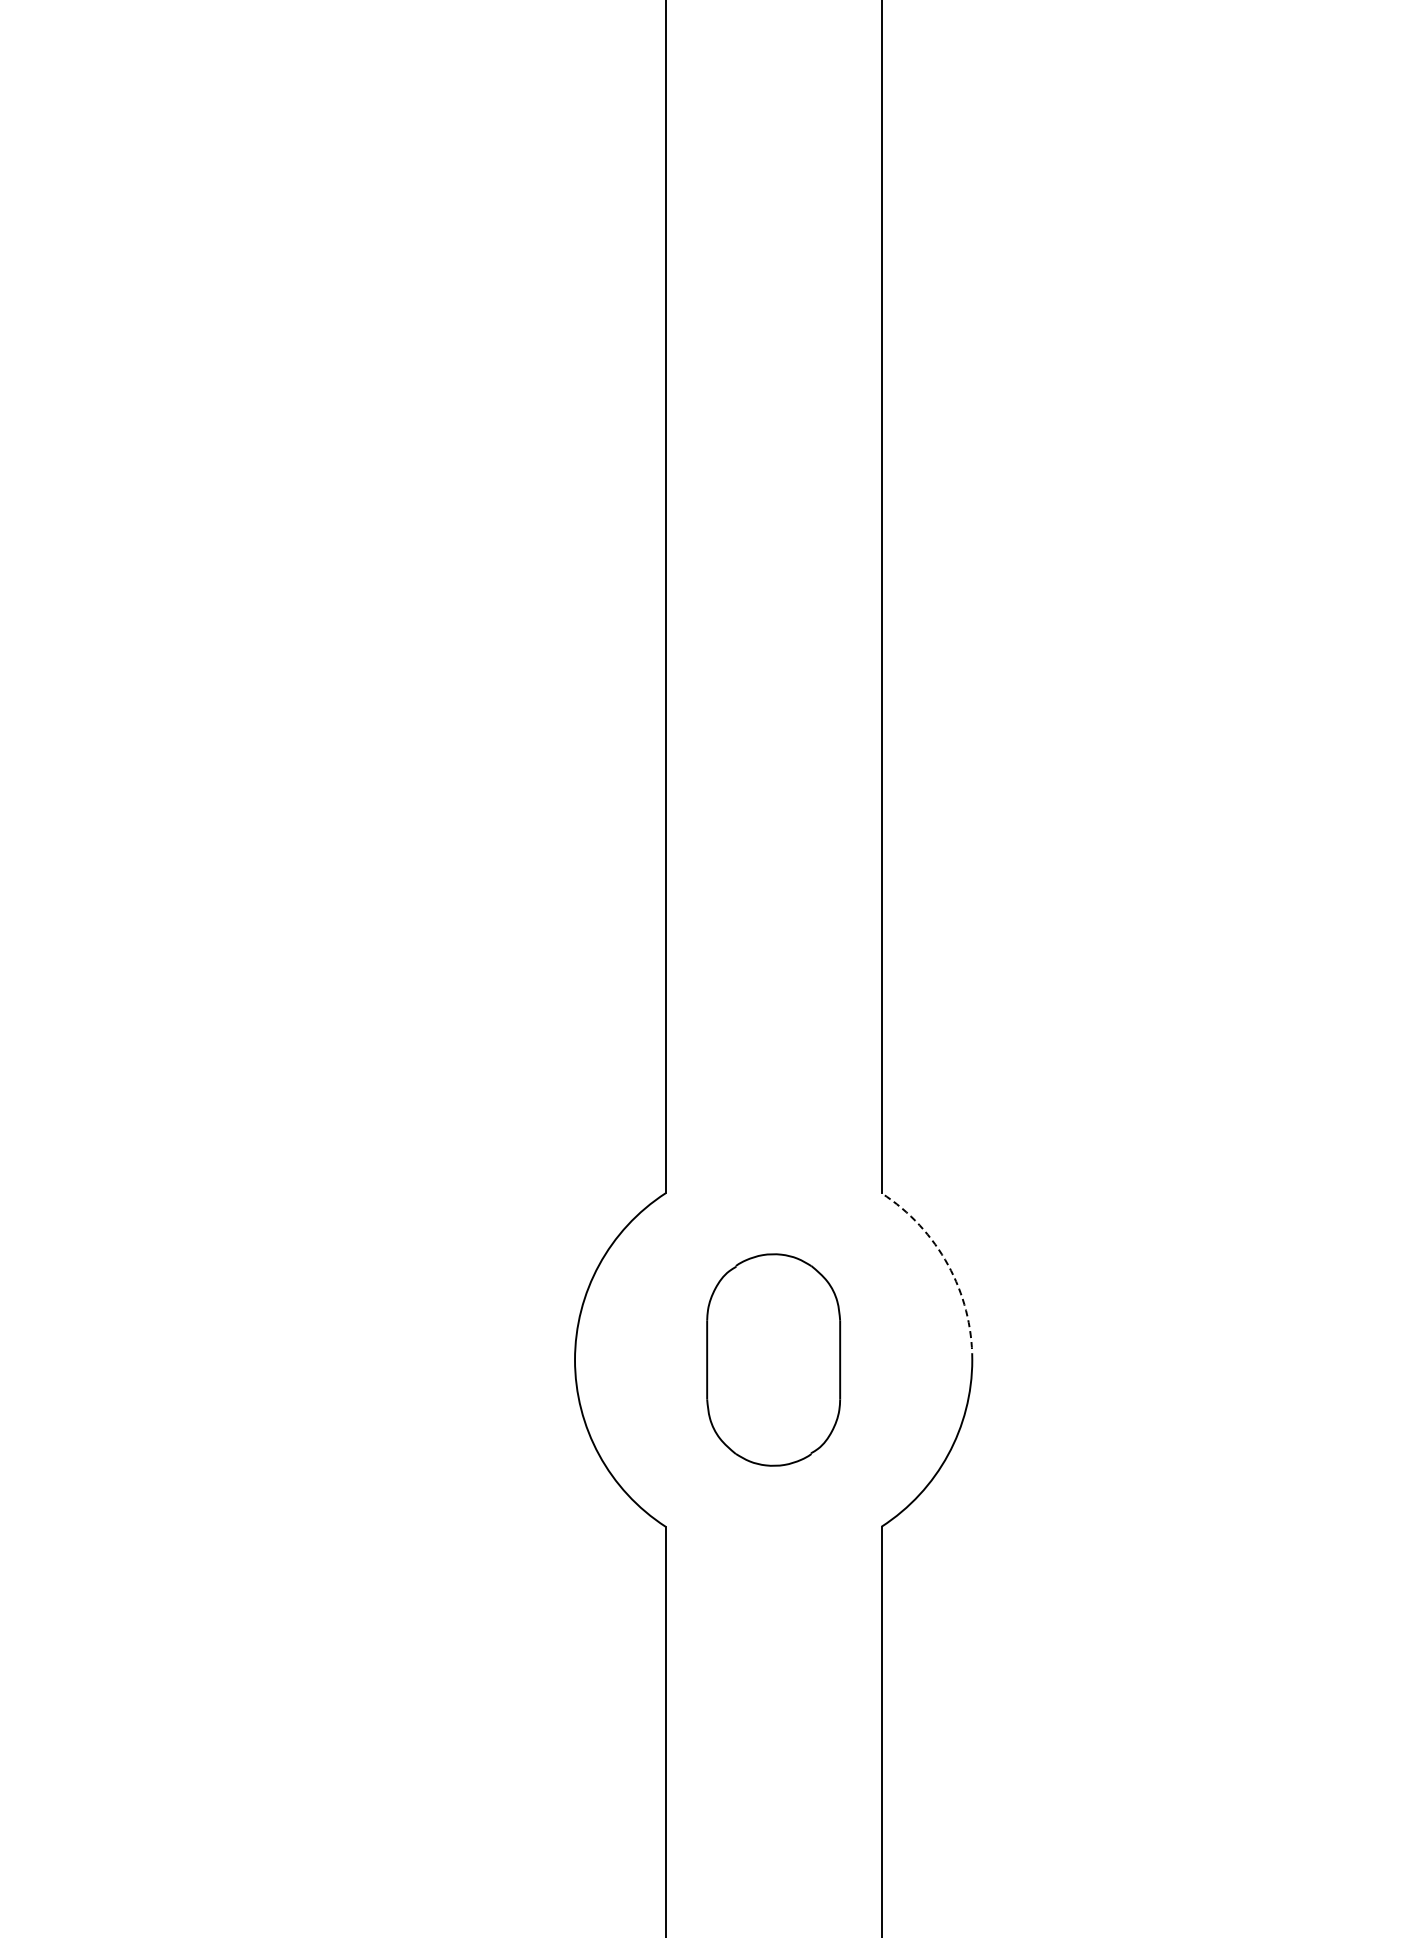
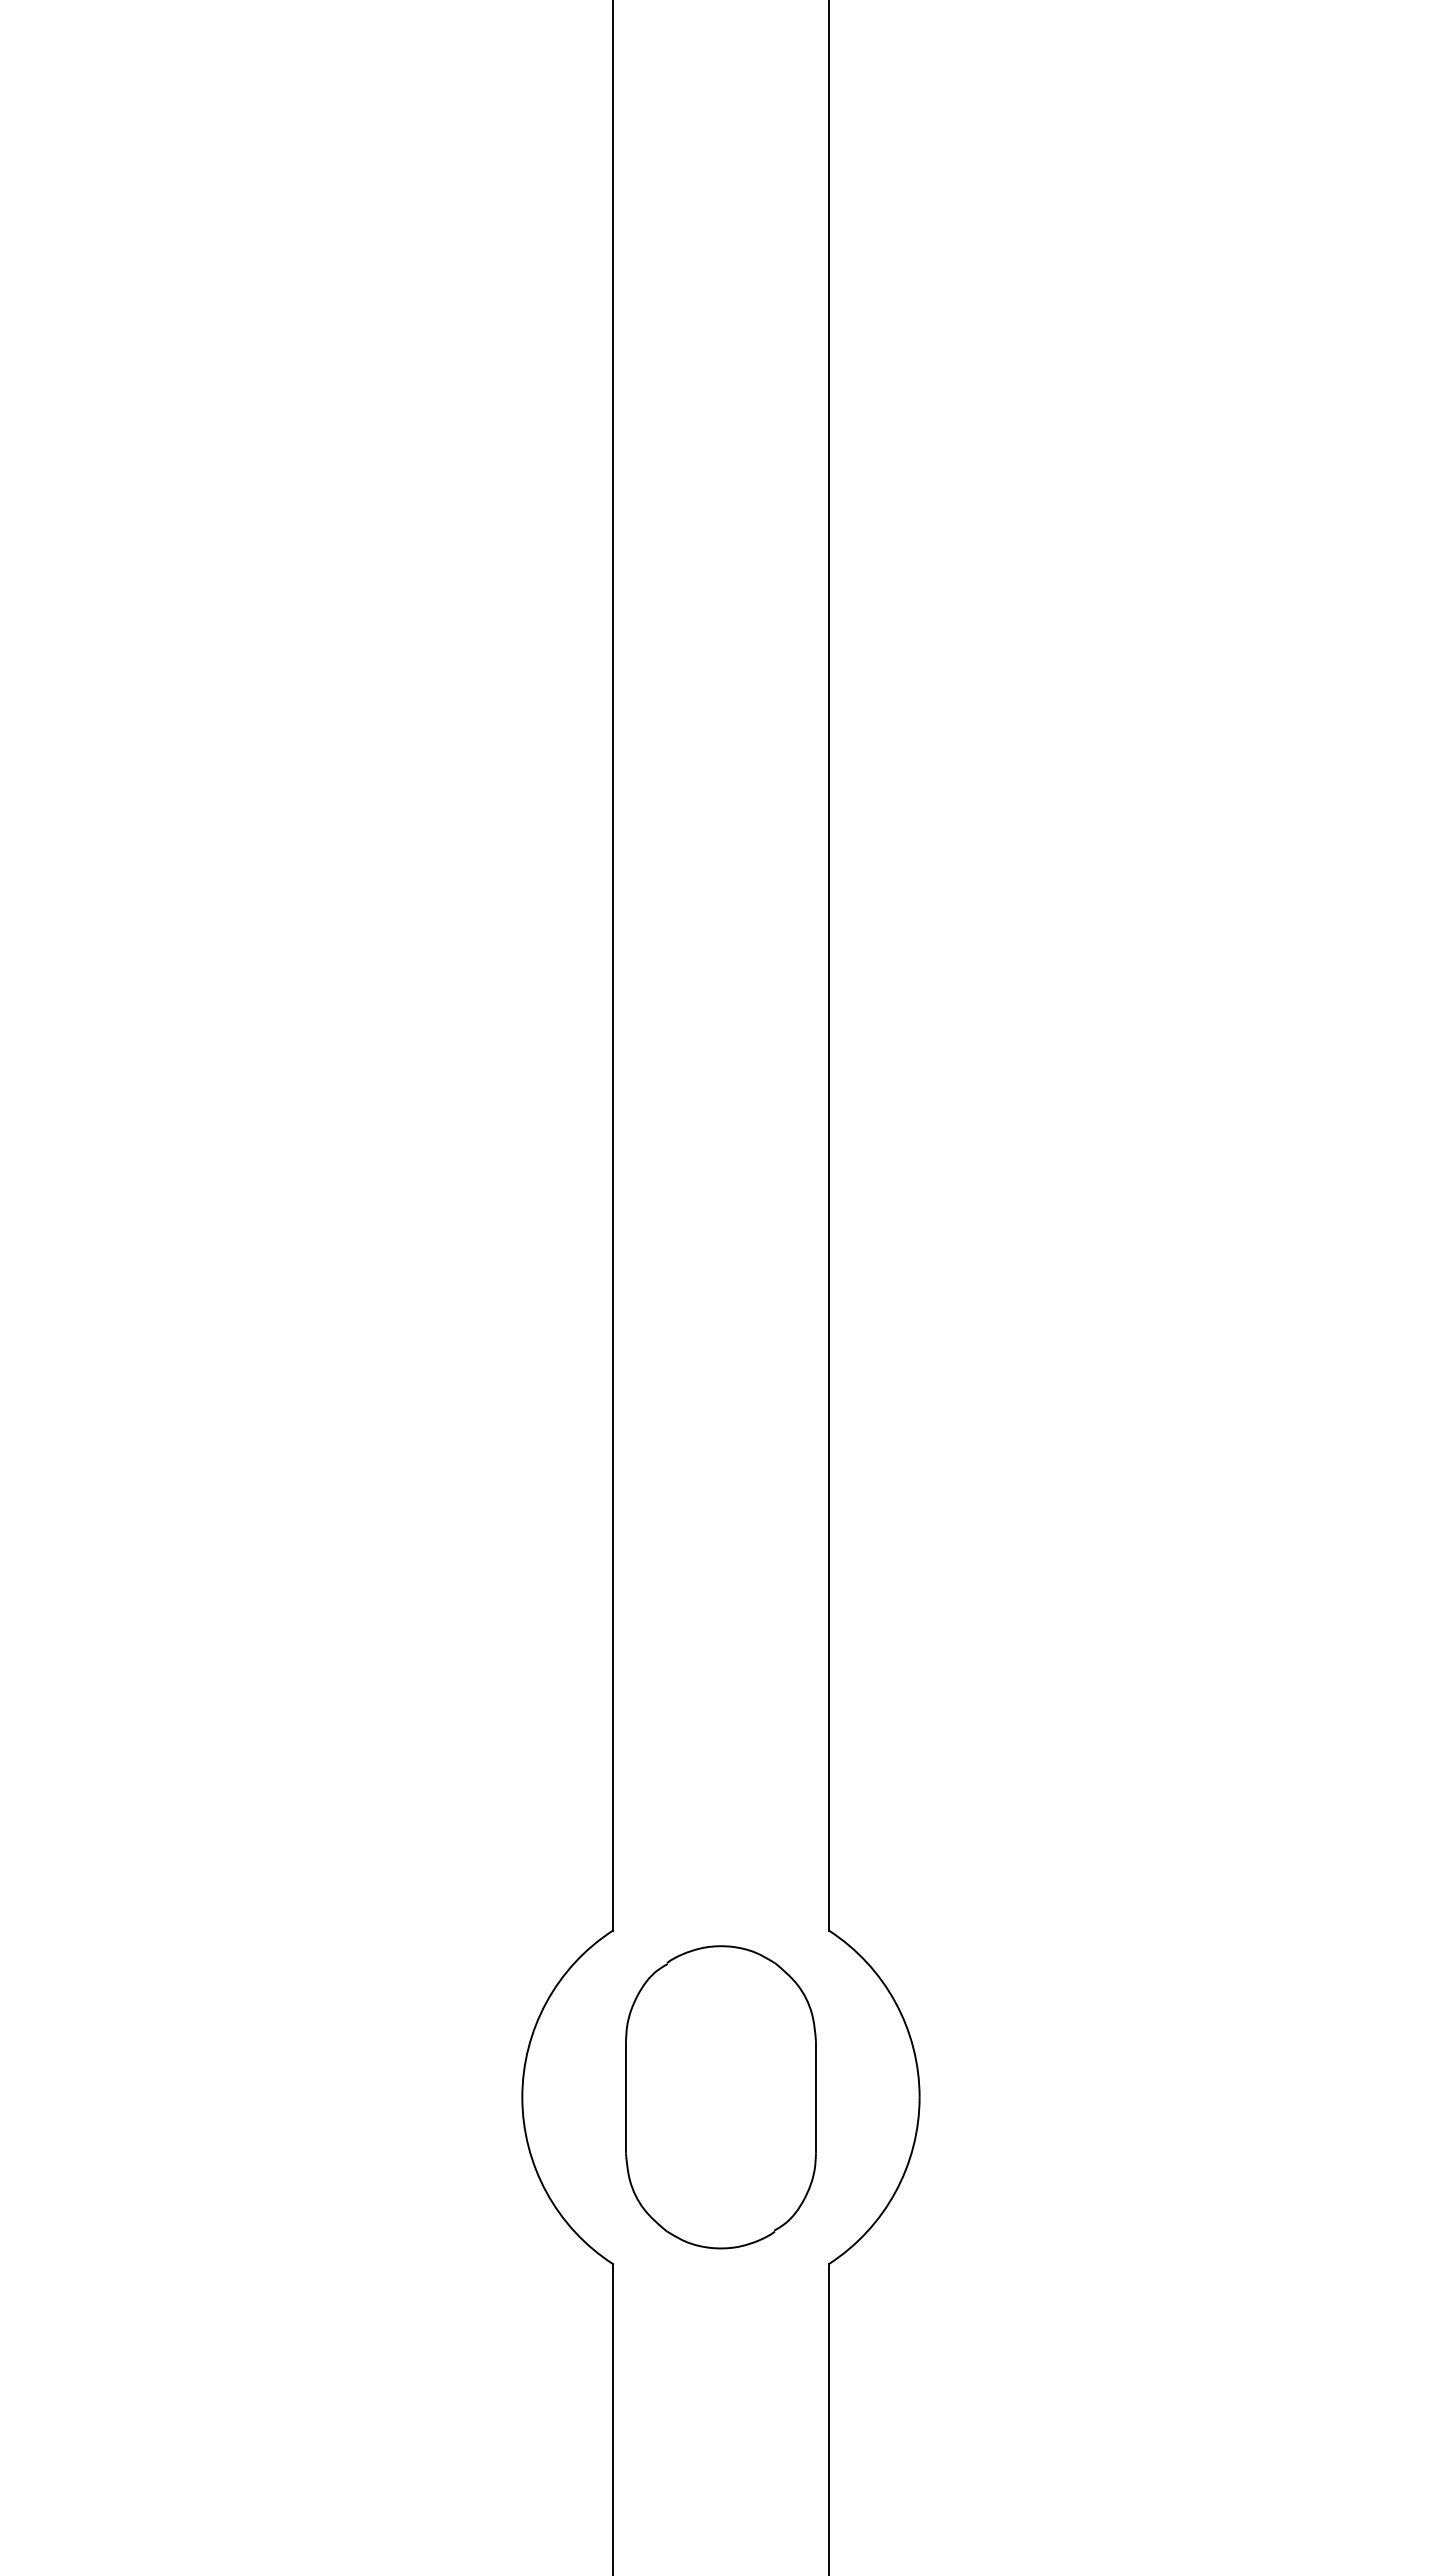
arc: (948, 1265) -> (895, 2002), dashed -> solid
part: (773, 1360) -> (720, 2097), size x1.43

